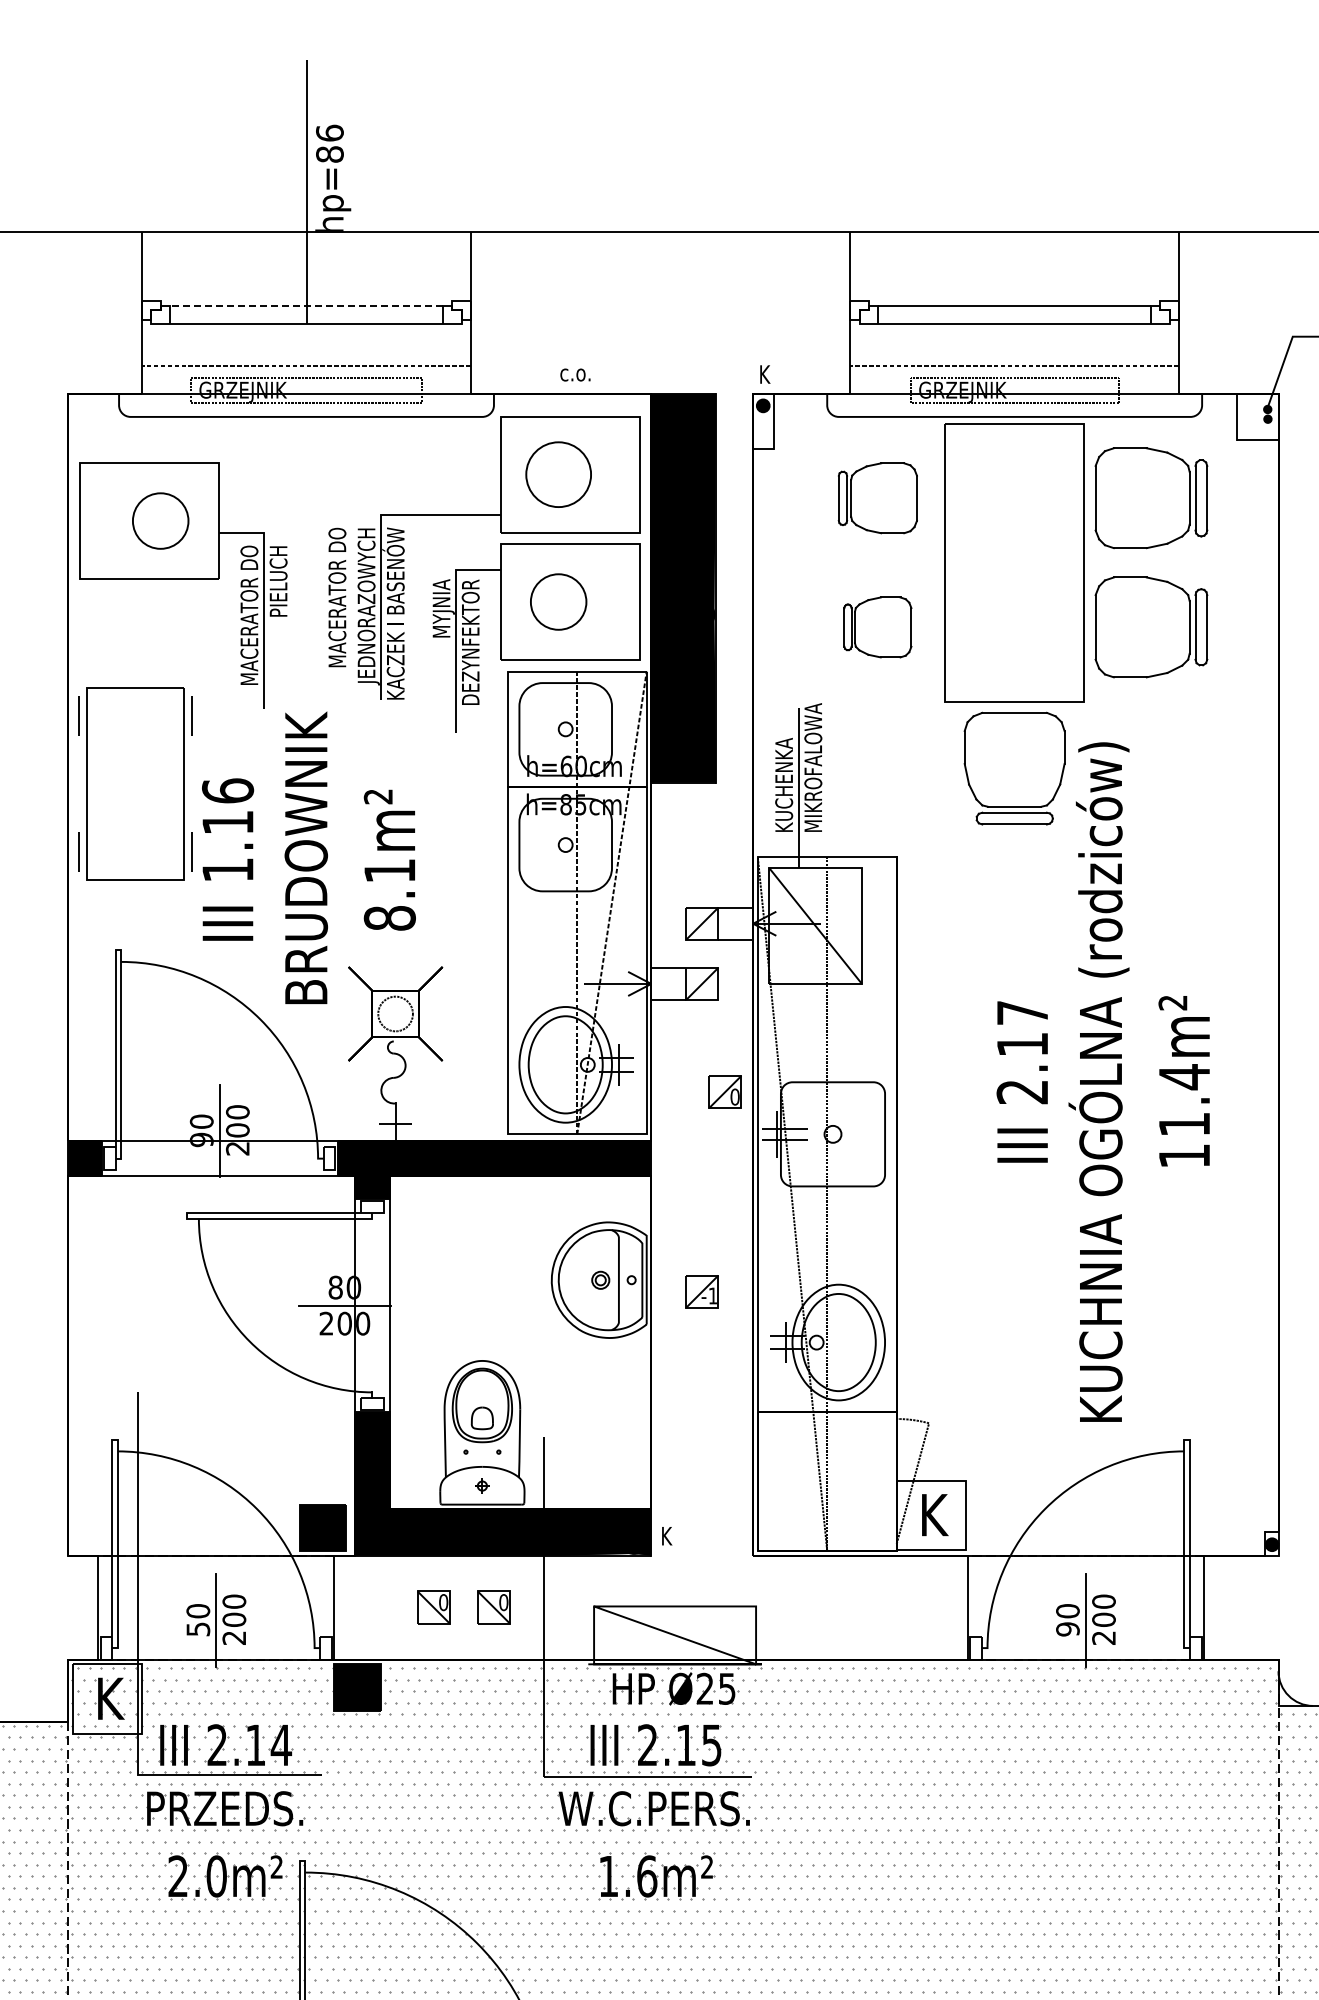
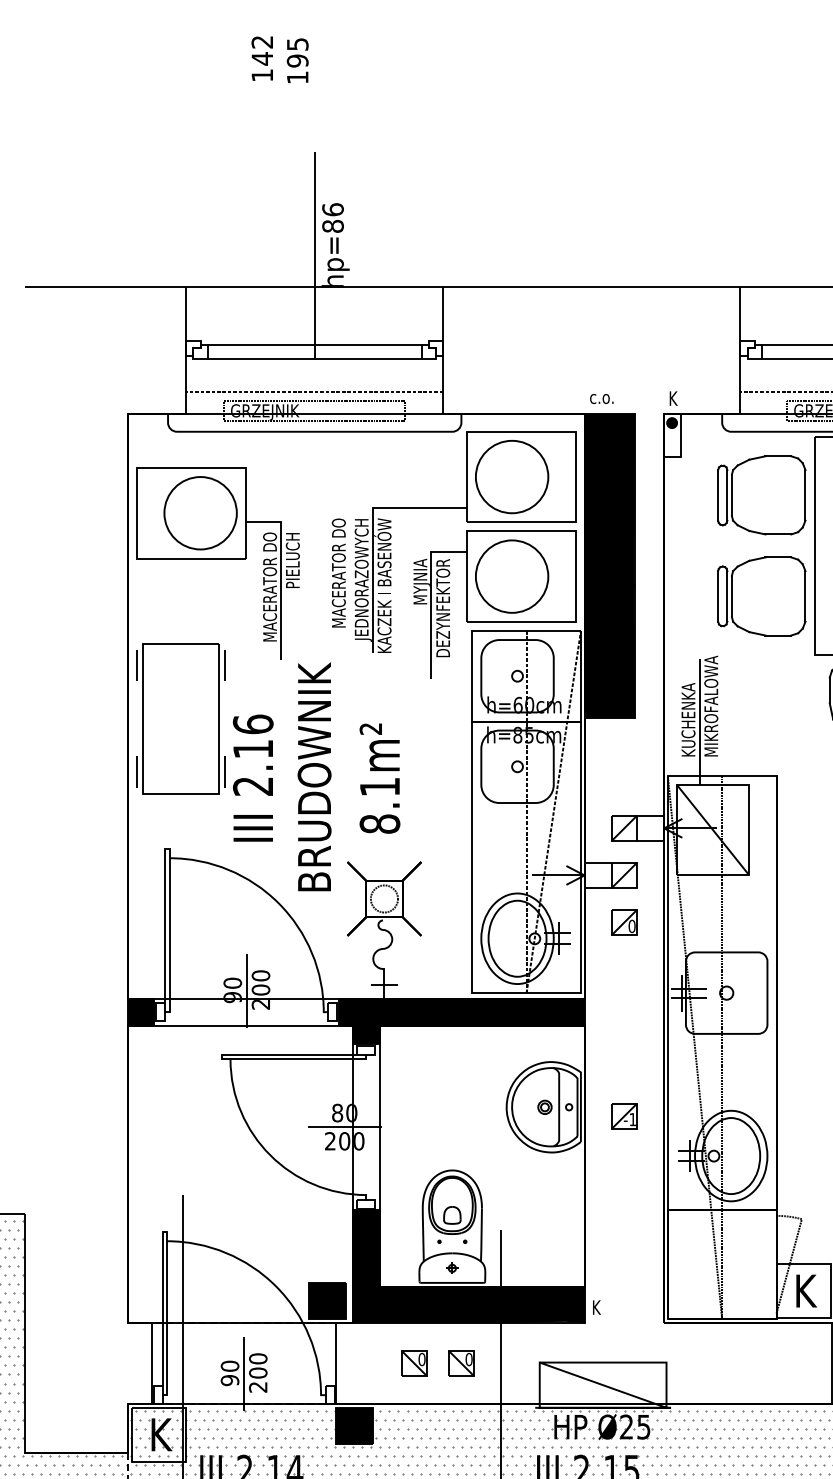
line: (306, 305) -> (314, 344), dashed -> solid
text: (575, 374) -> (601, 398), moved
circle: (558, 474) -> (511, 476), size x1.43
part: (877, 498) -> (761, 495), size x1.43
circle: (160, 520) -> (200, 512), size x1.67
circle: (558, 601) -> (511, 576), size x1.67
part: (877, 627) -> (761, 596), size x1.67
text: (227, 870) -> (252, 786), 1.16 -> 2.16
part: (724, 1091) -> (623, 922), moved
text: (197, 1629) -> (229, 1380), 50 -> 90

